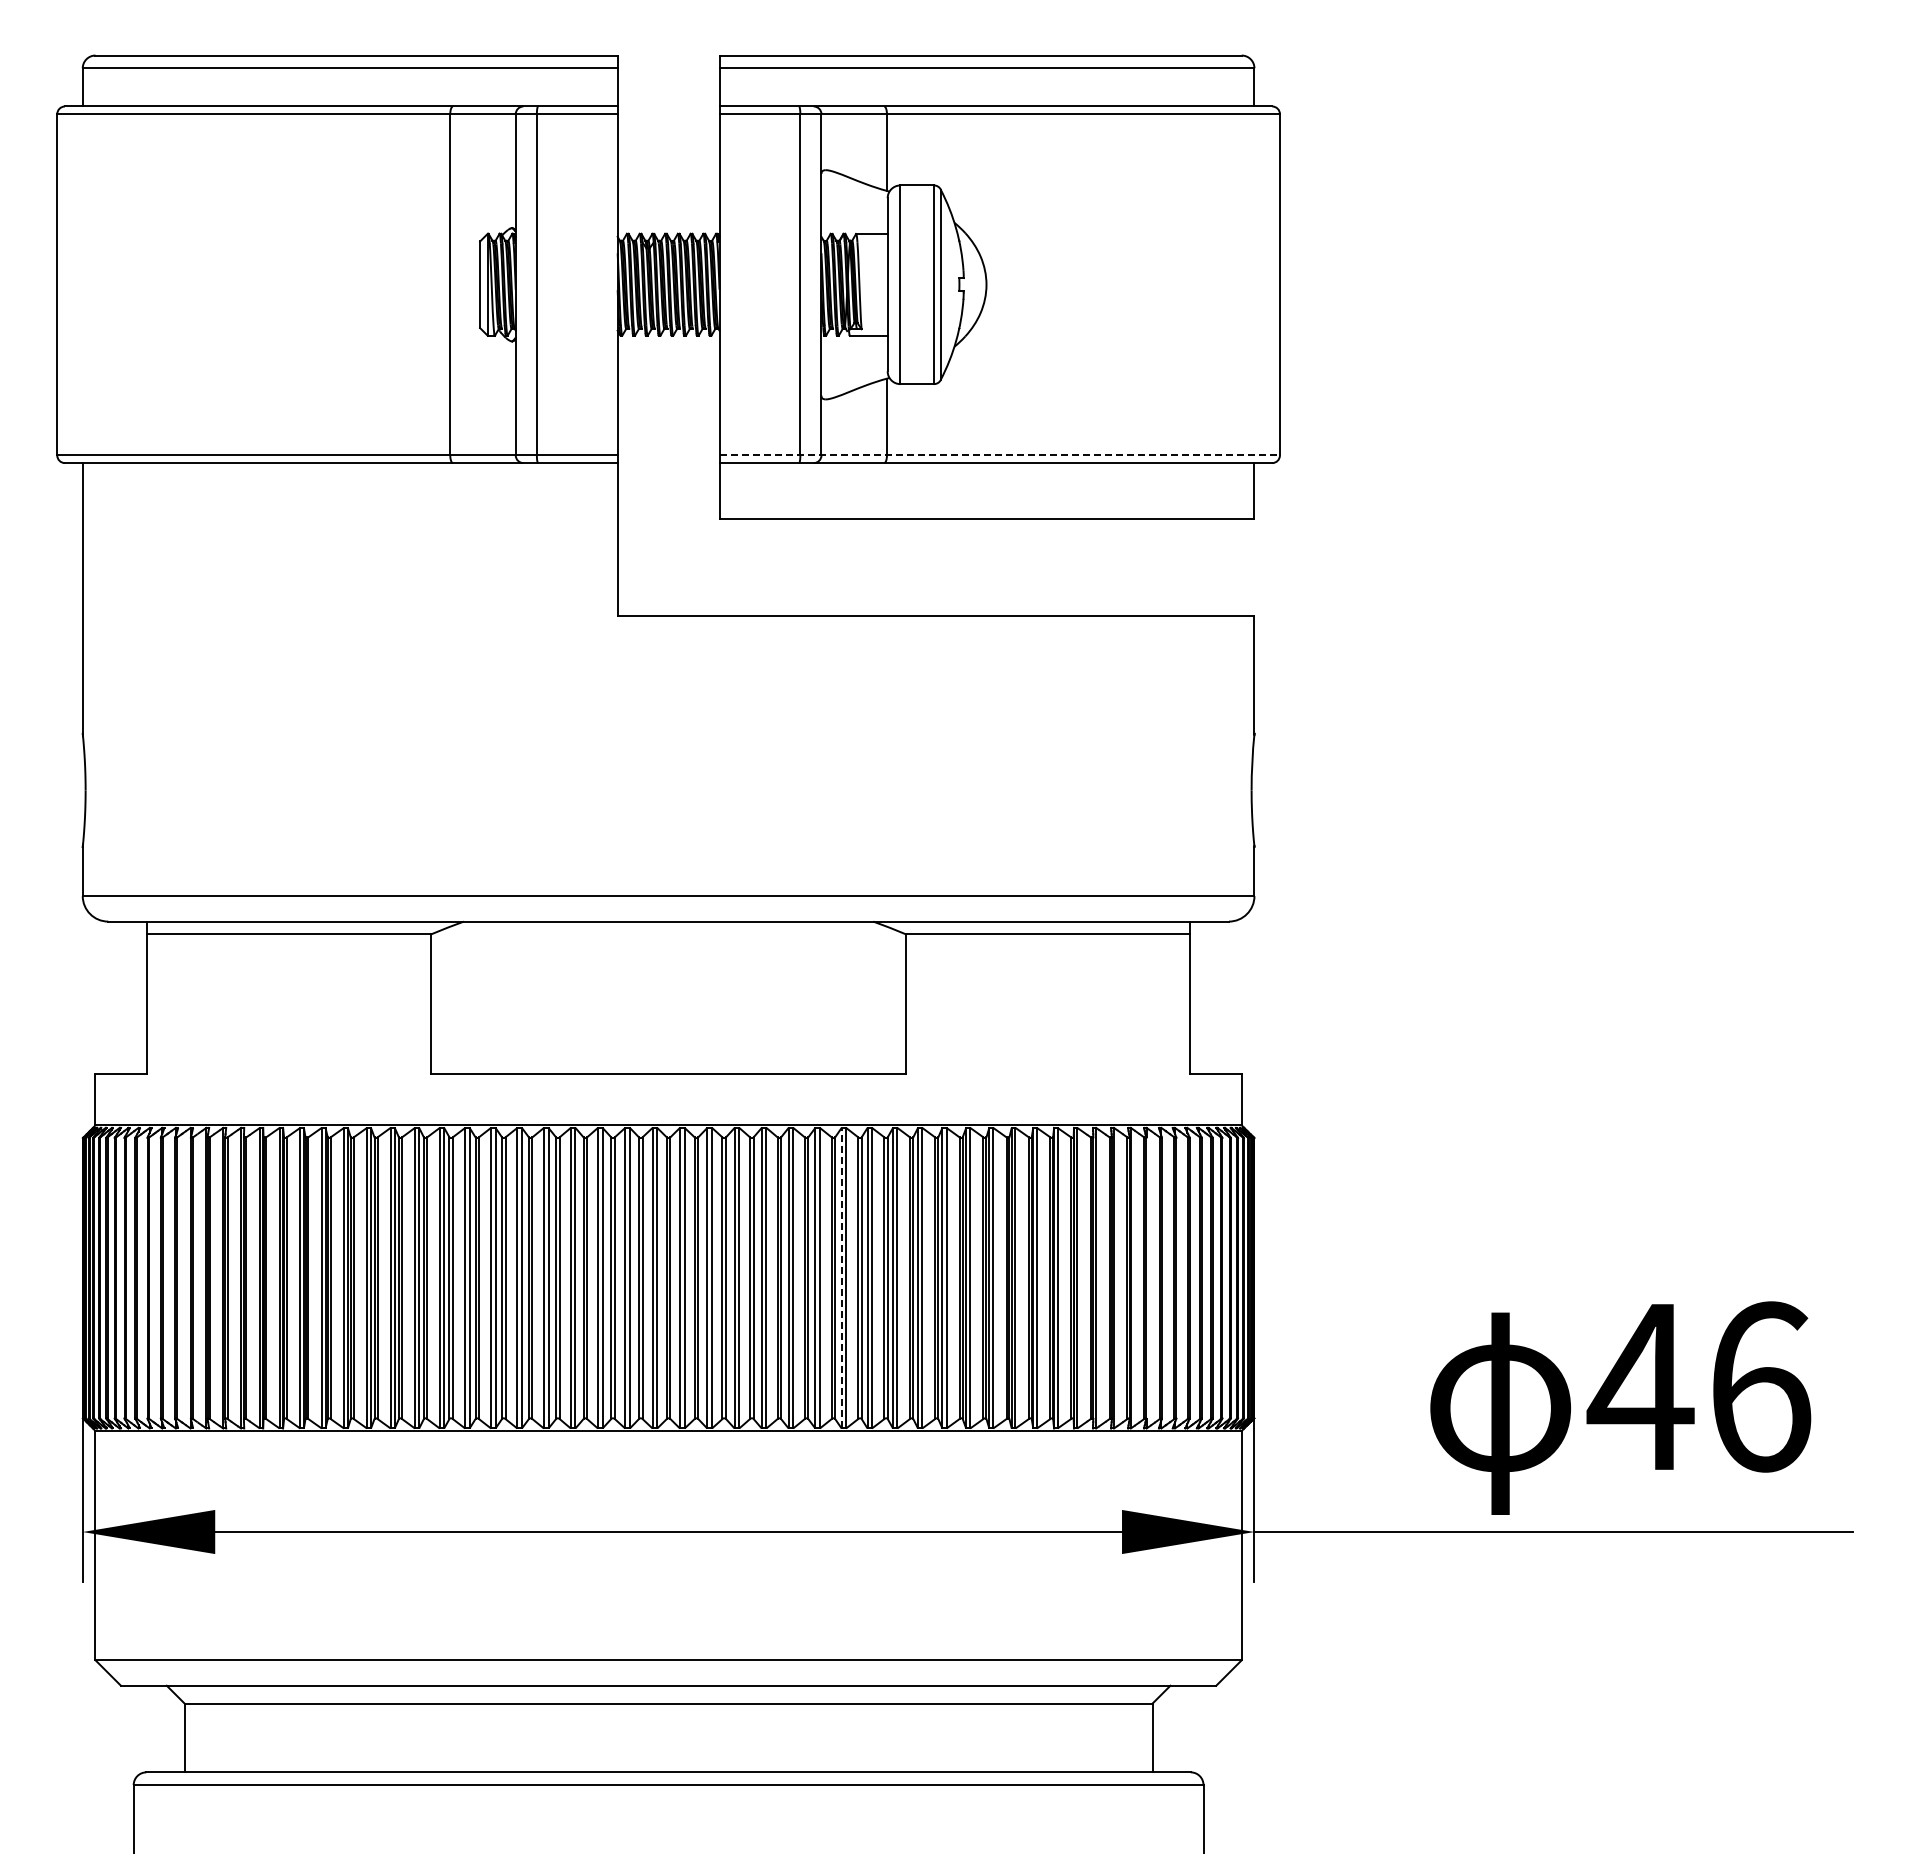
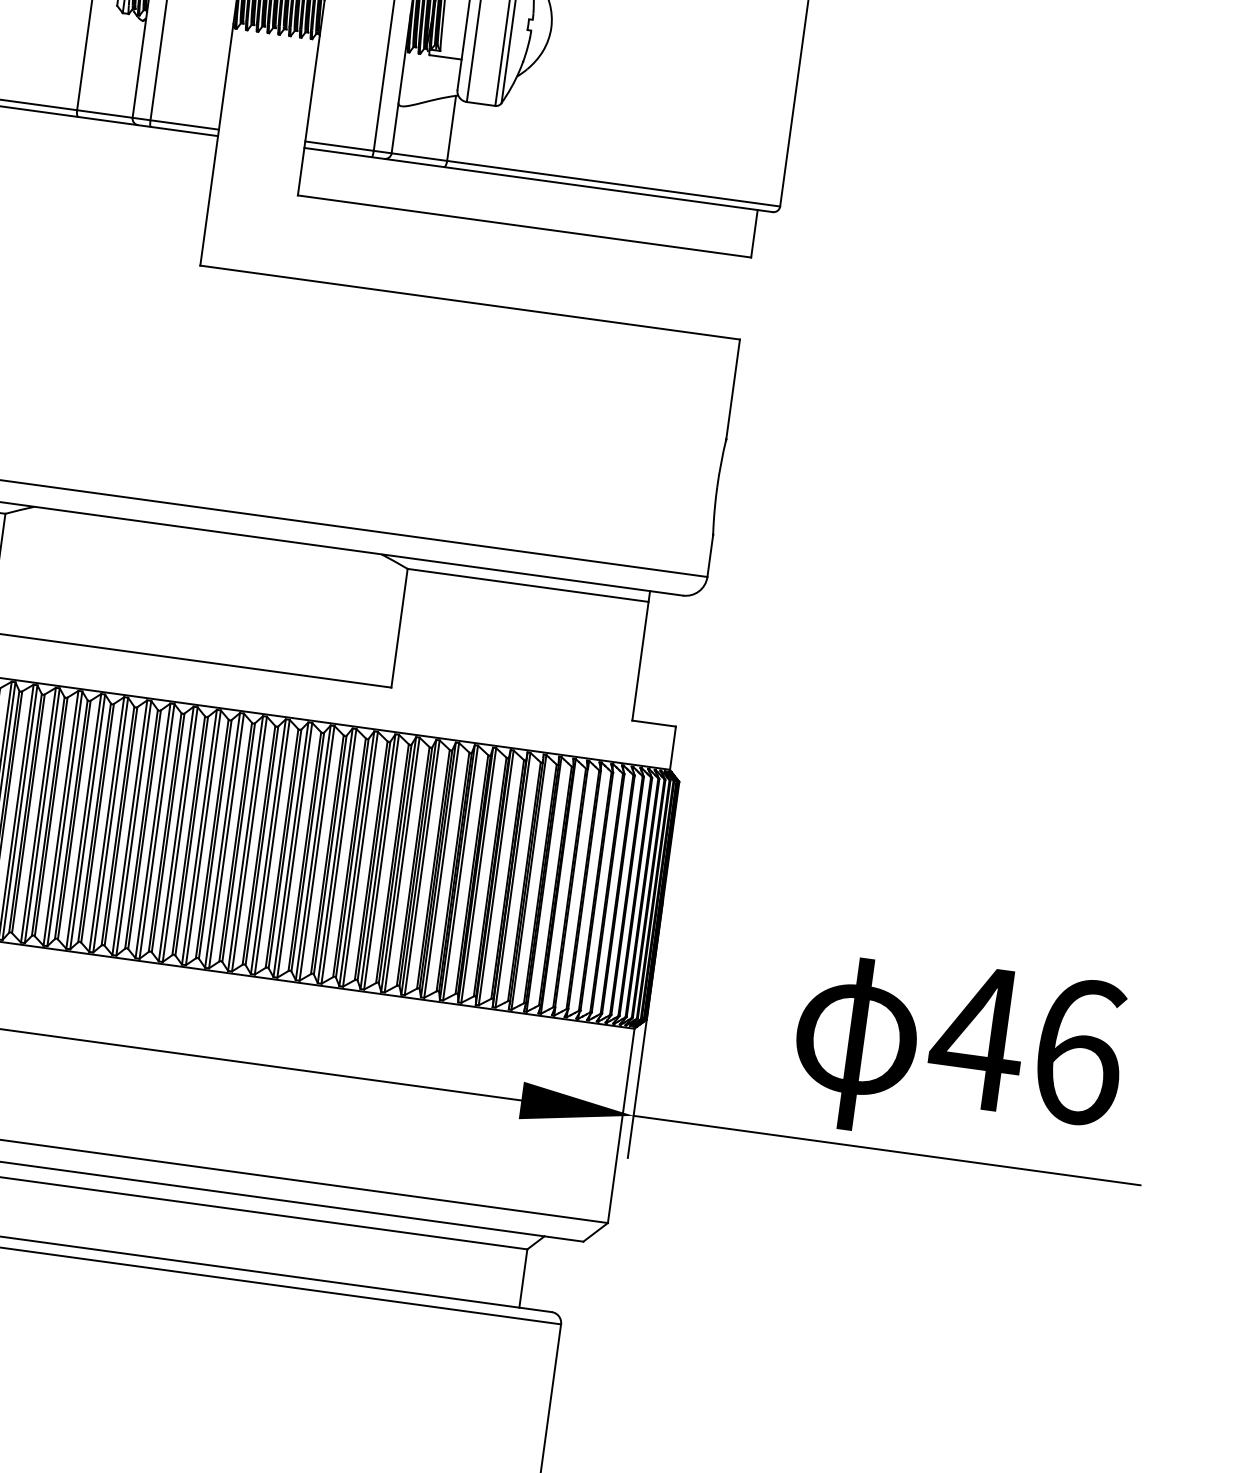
line: (1000, 455) -> (543, 174), dashed -> solid
line: (841, 1277) -> (313, 852), dashed -> solid

